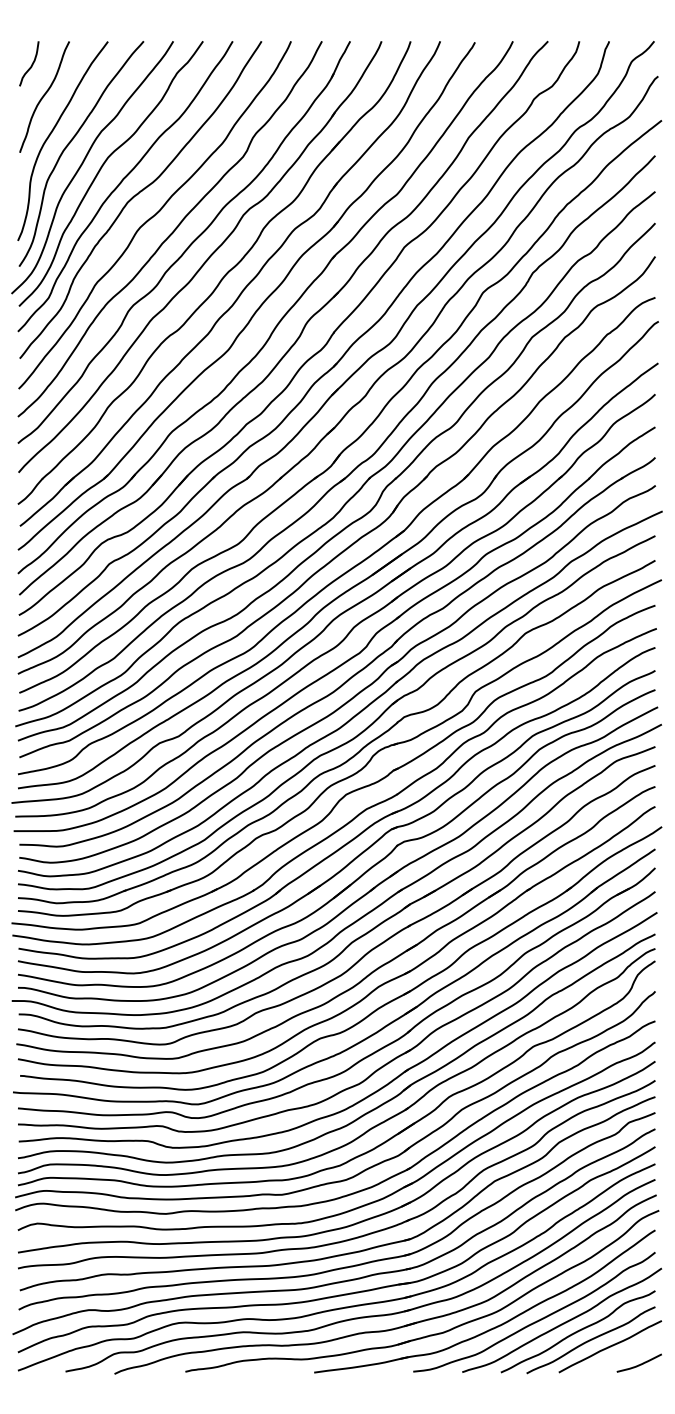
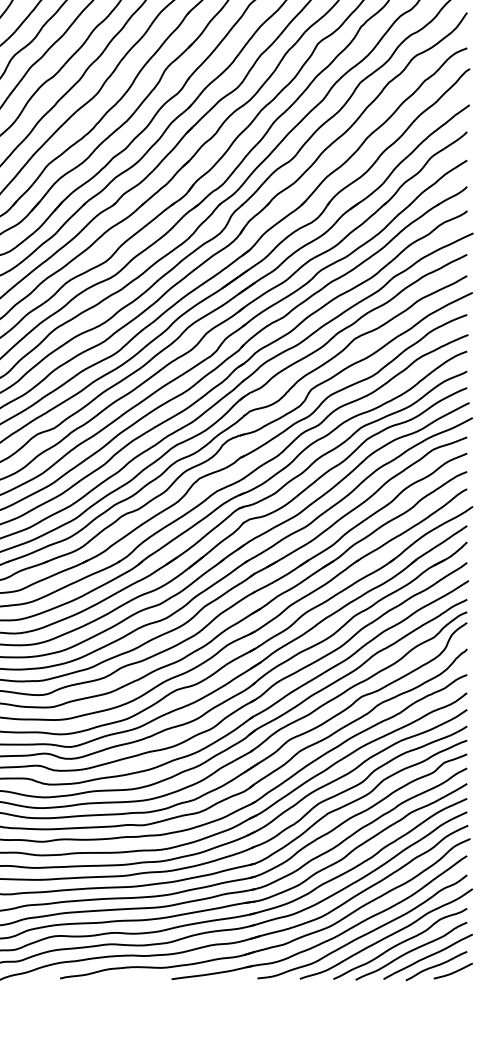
curve: (619, 1357) -> (436, 966), added

